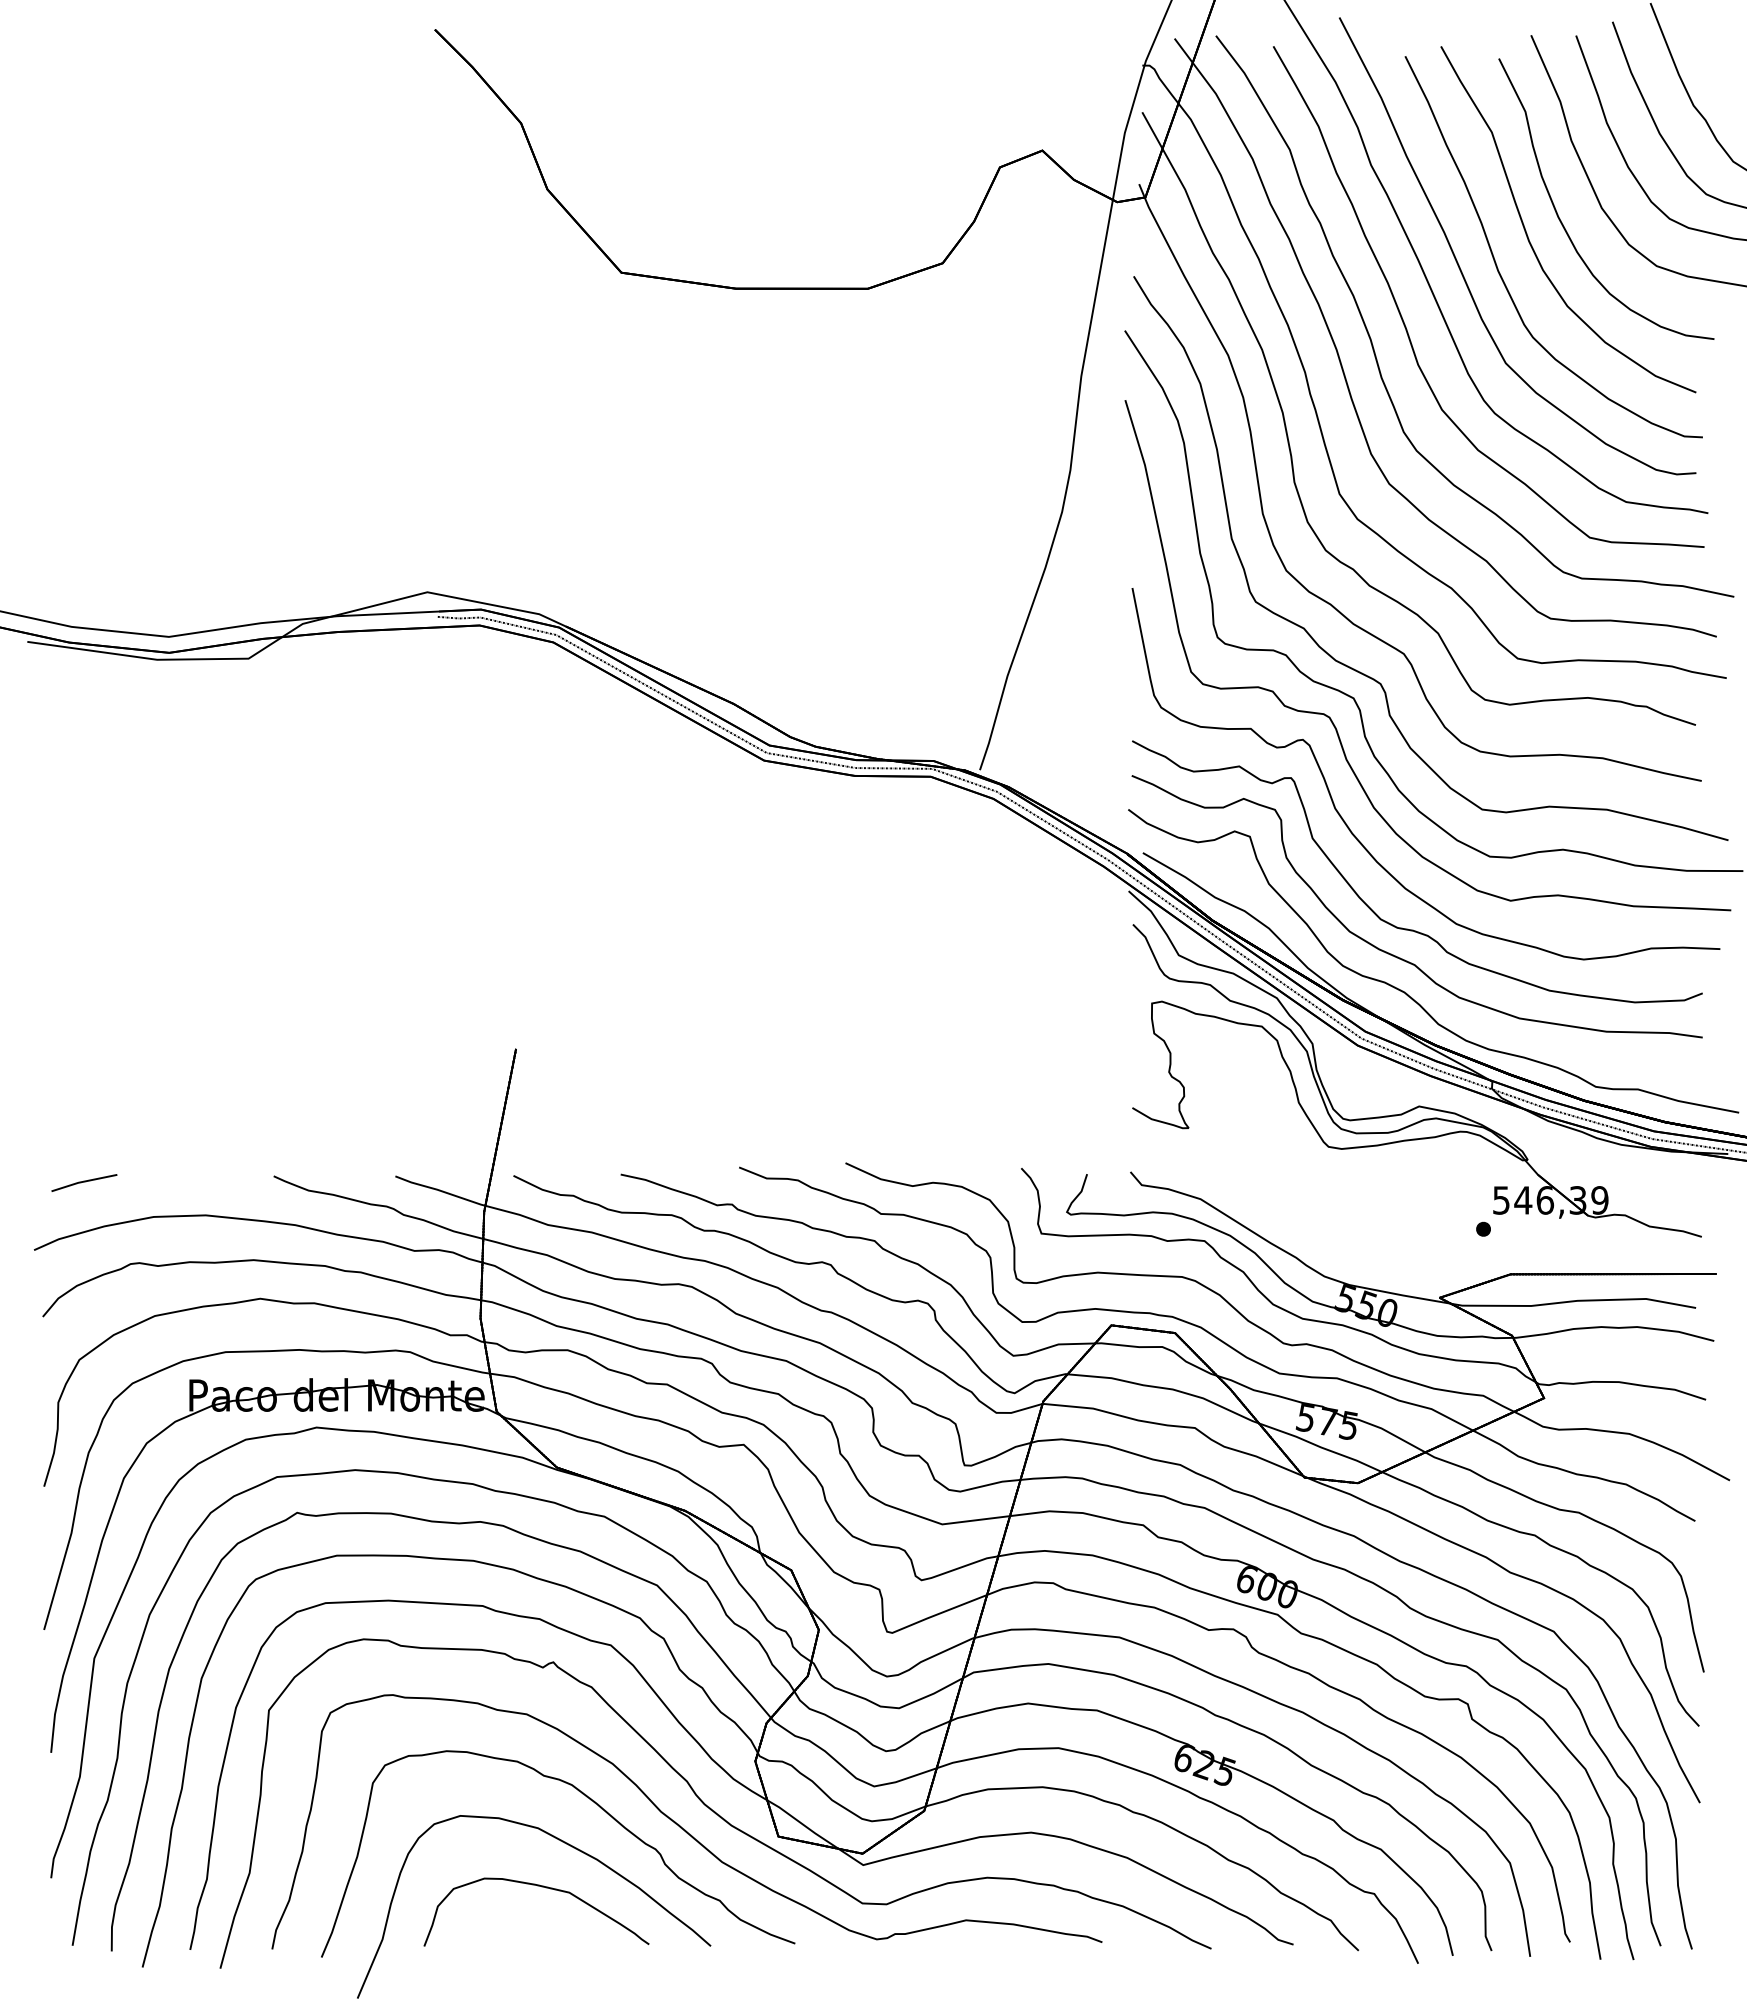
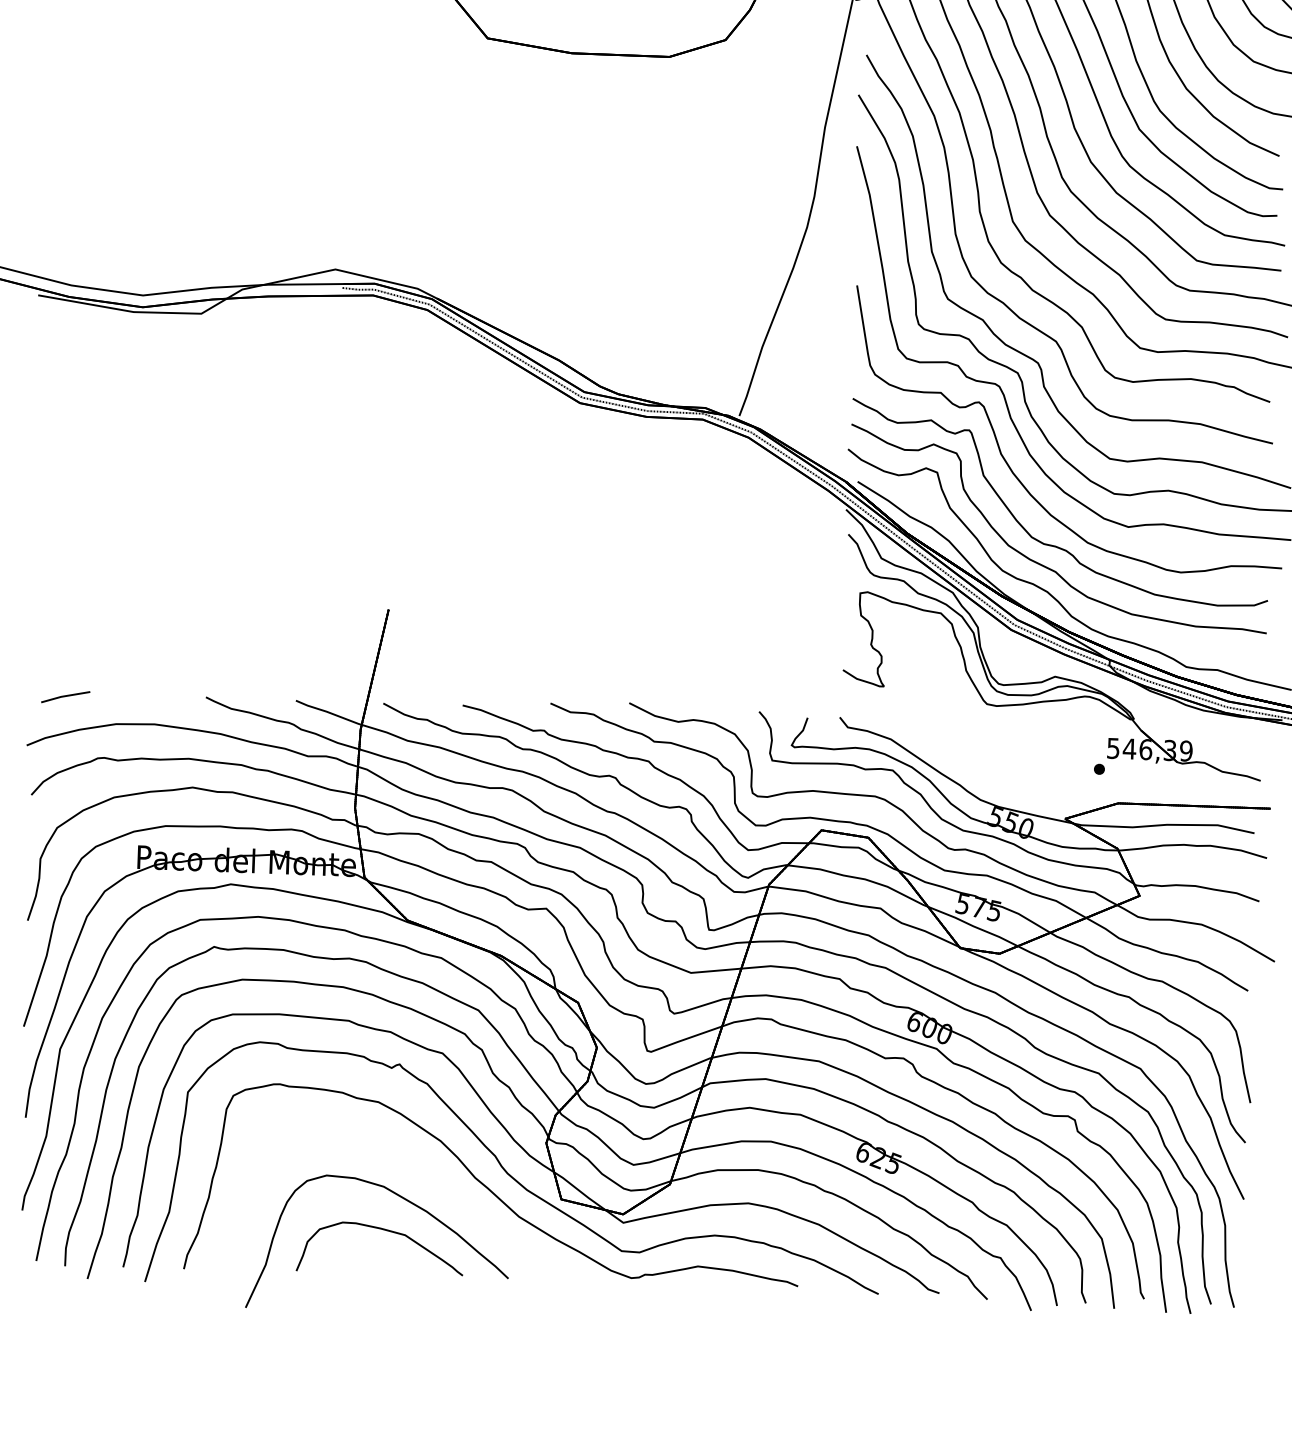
curve: (601, 1809) -> (431, 1174), removed

